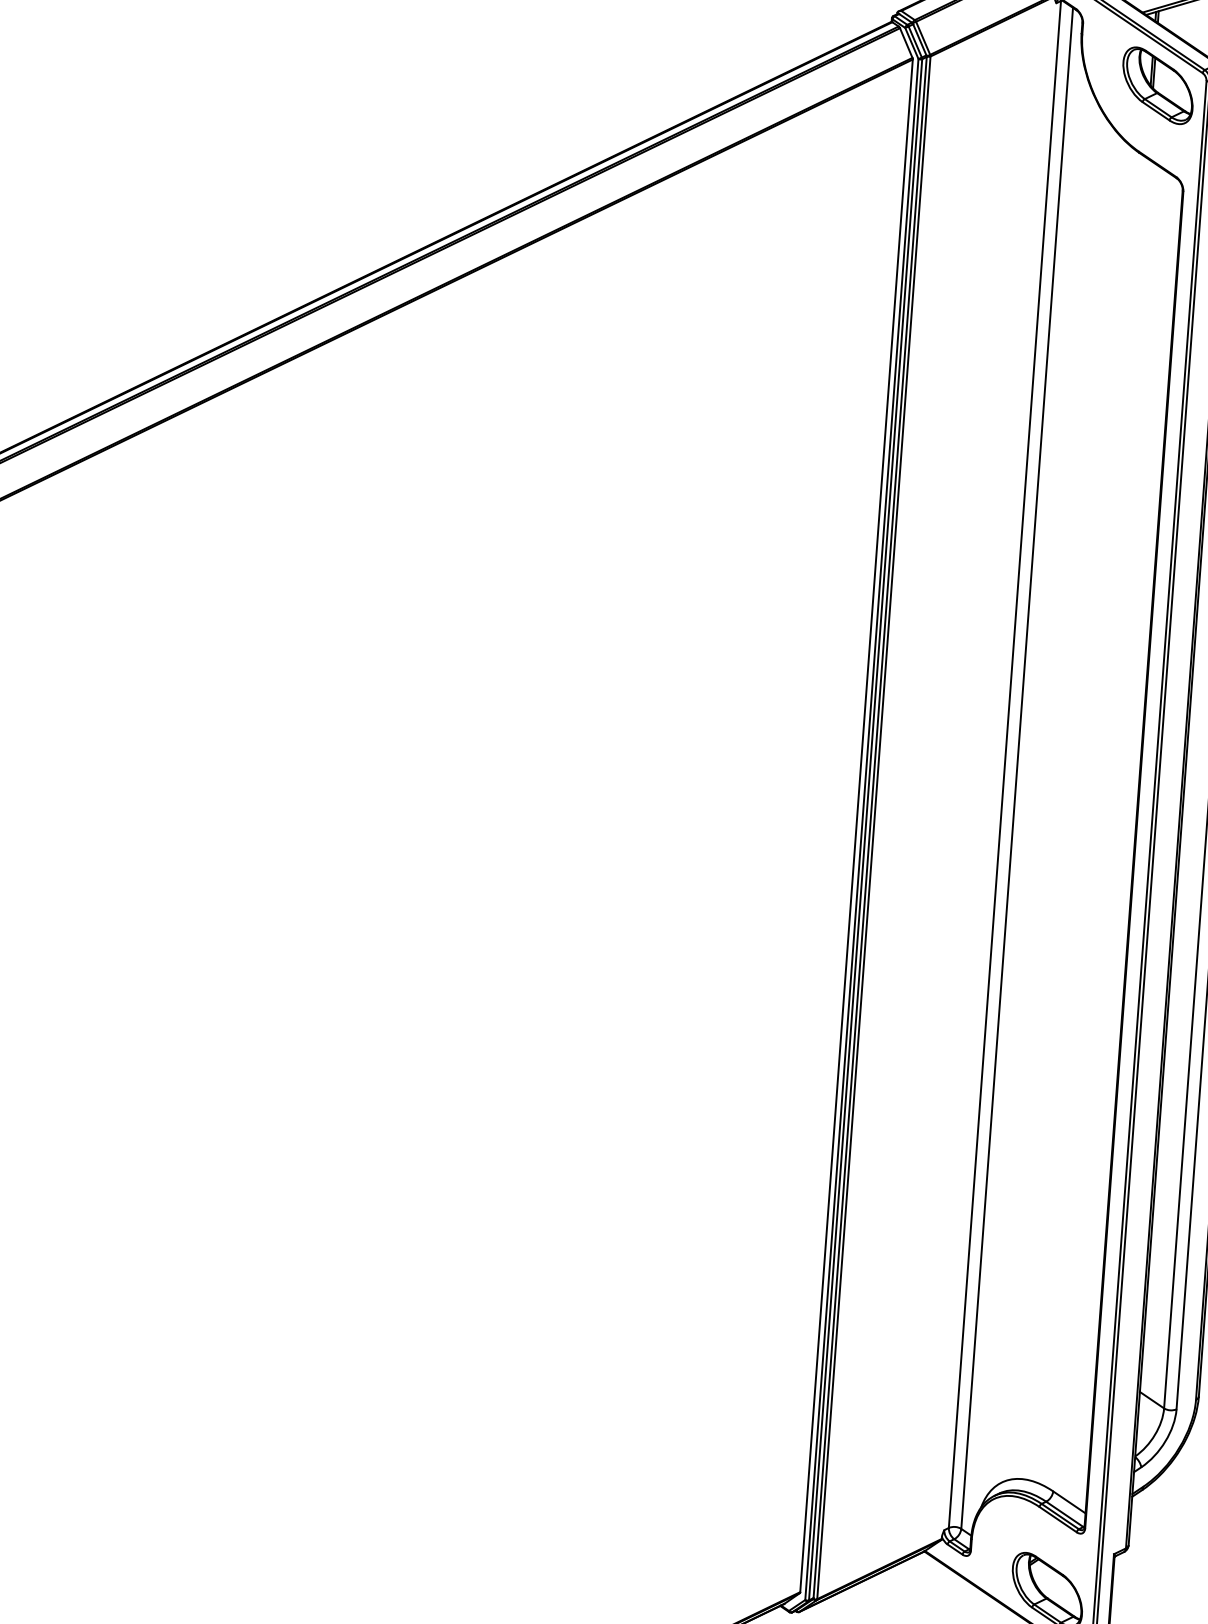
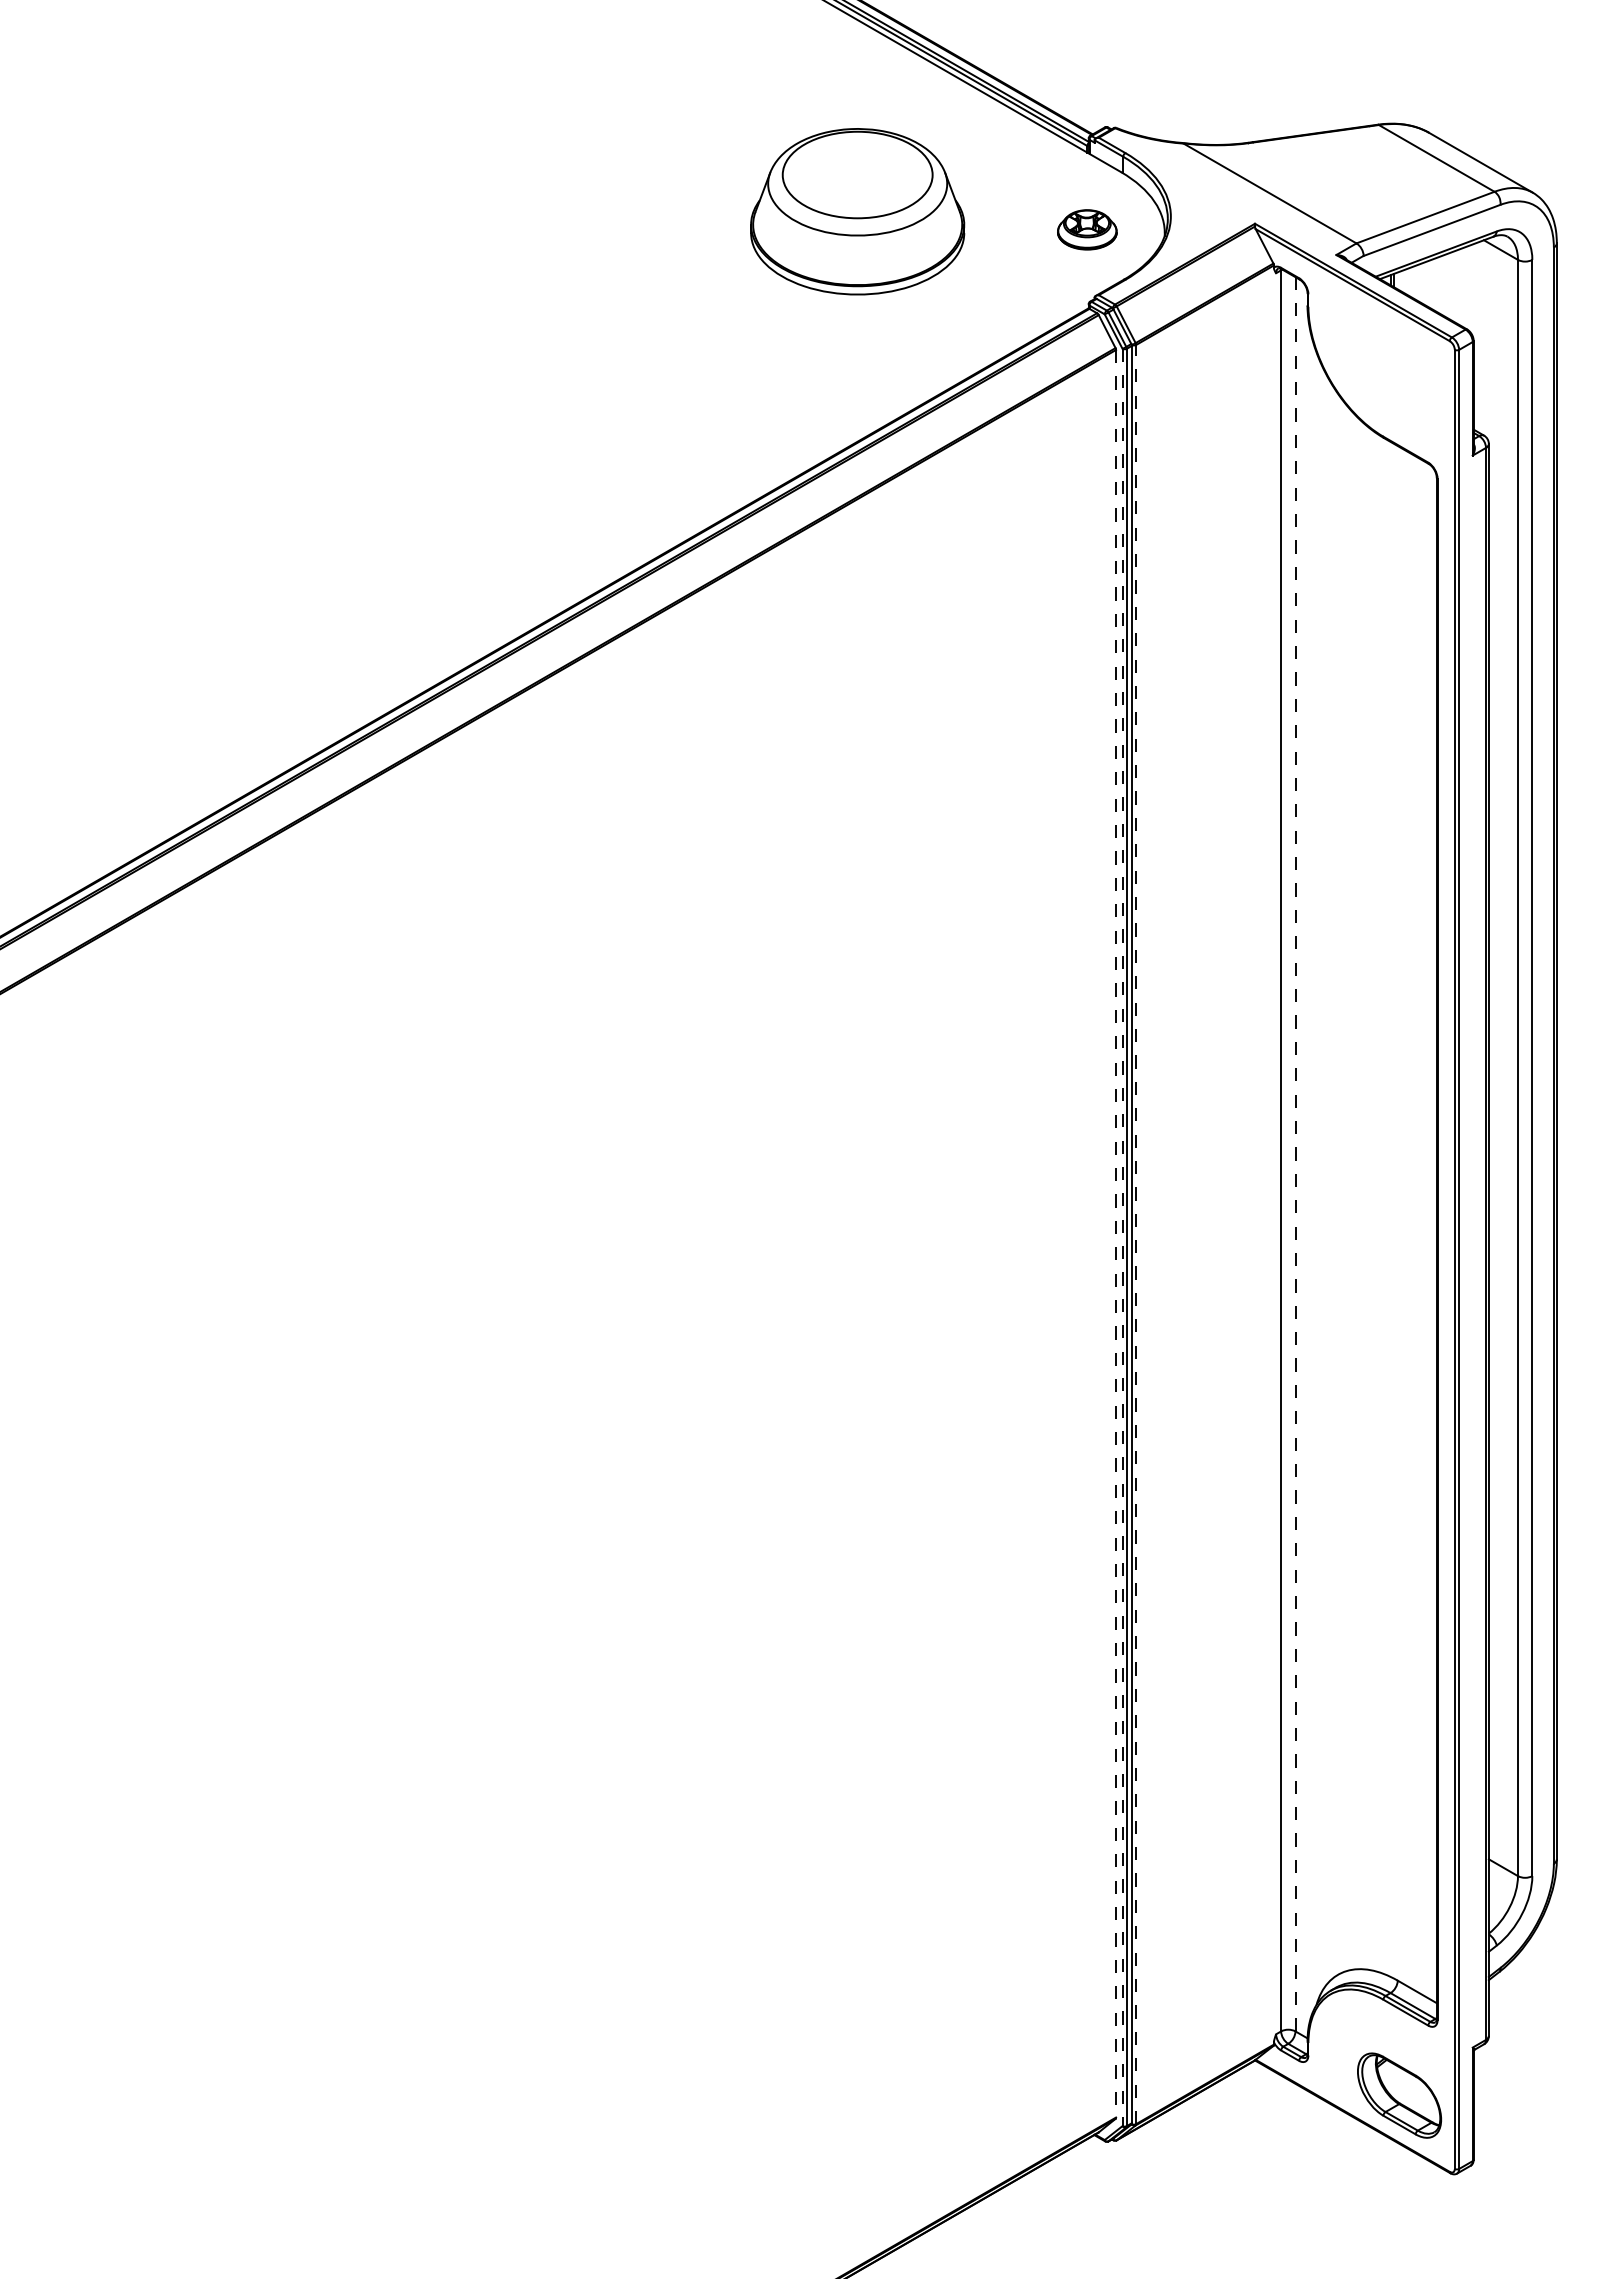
part: (1157, 85) -> (1399, 359), removed
line: (1017, 767) -> (1295, 1153), solid -> dashed
line: (856, 825) -> (1116, 1233), solid -> dashed
line: (874, 827) -> (1136, 1234), solid -> dashed
line: (861, 829) -> (1122, 1237), solid -> dashed

